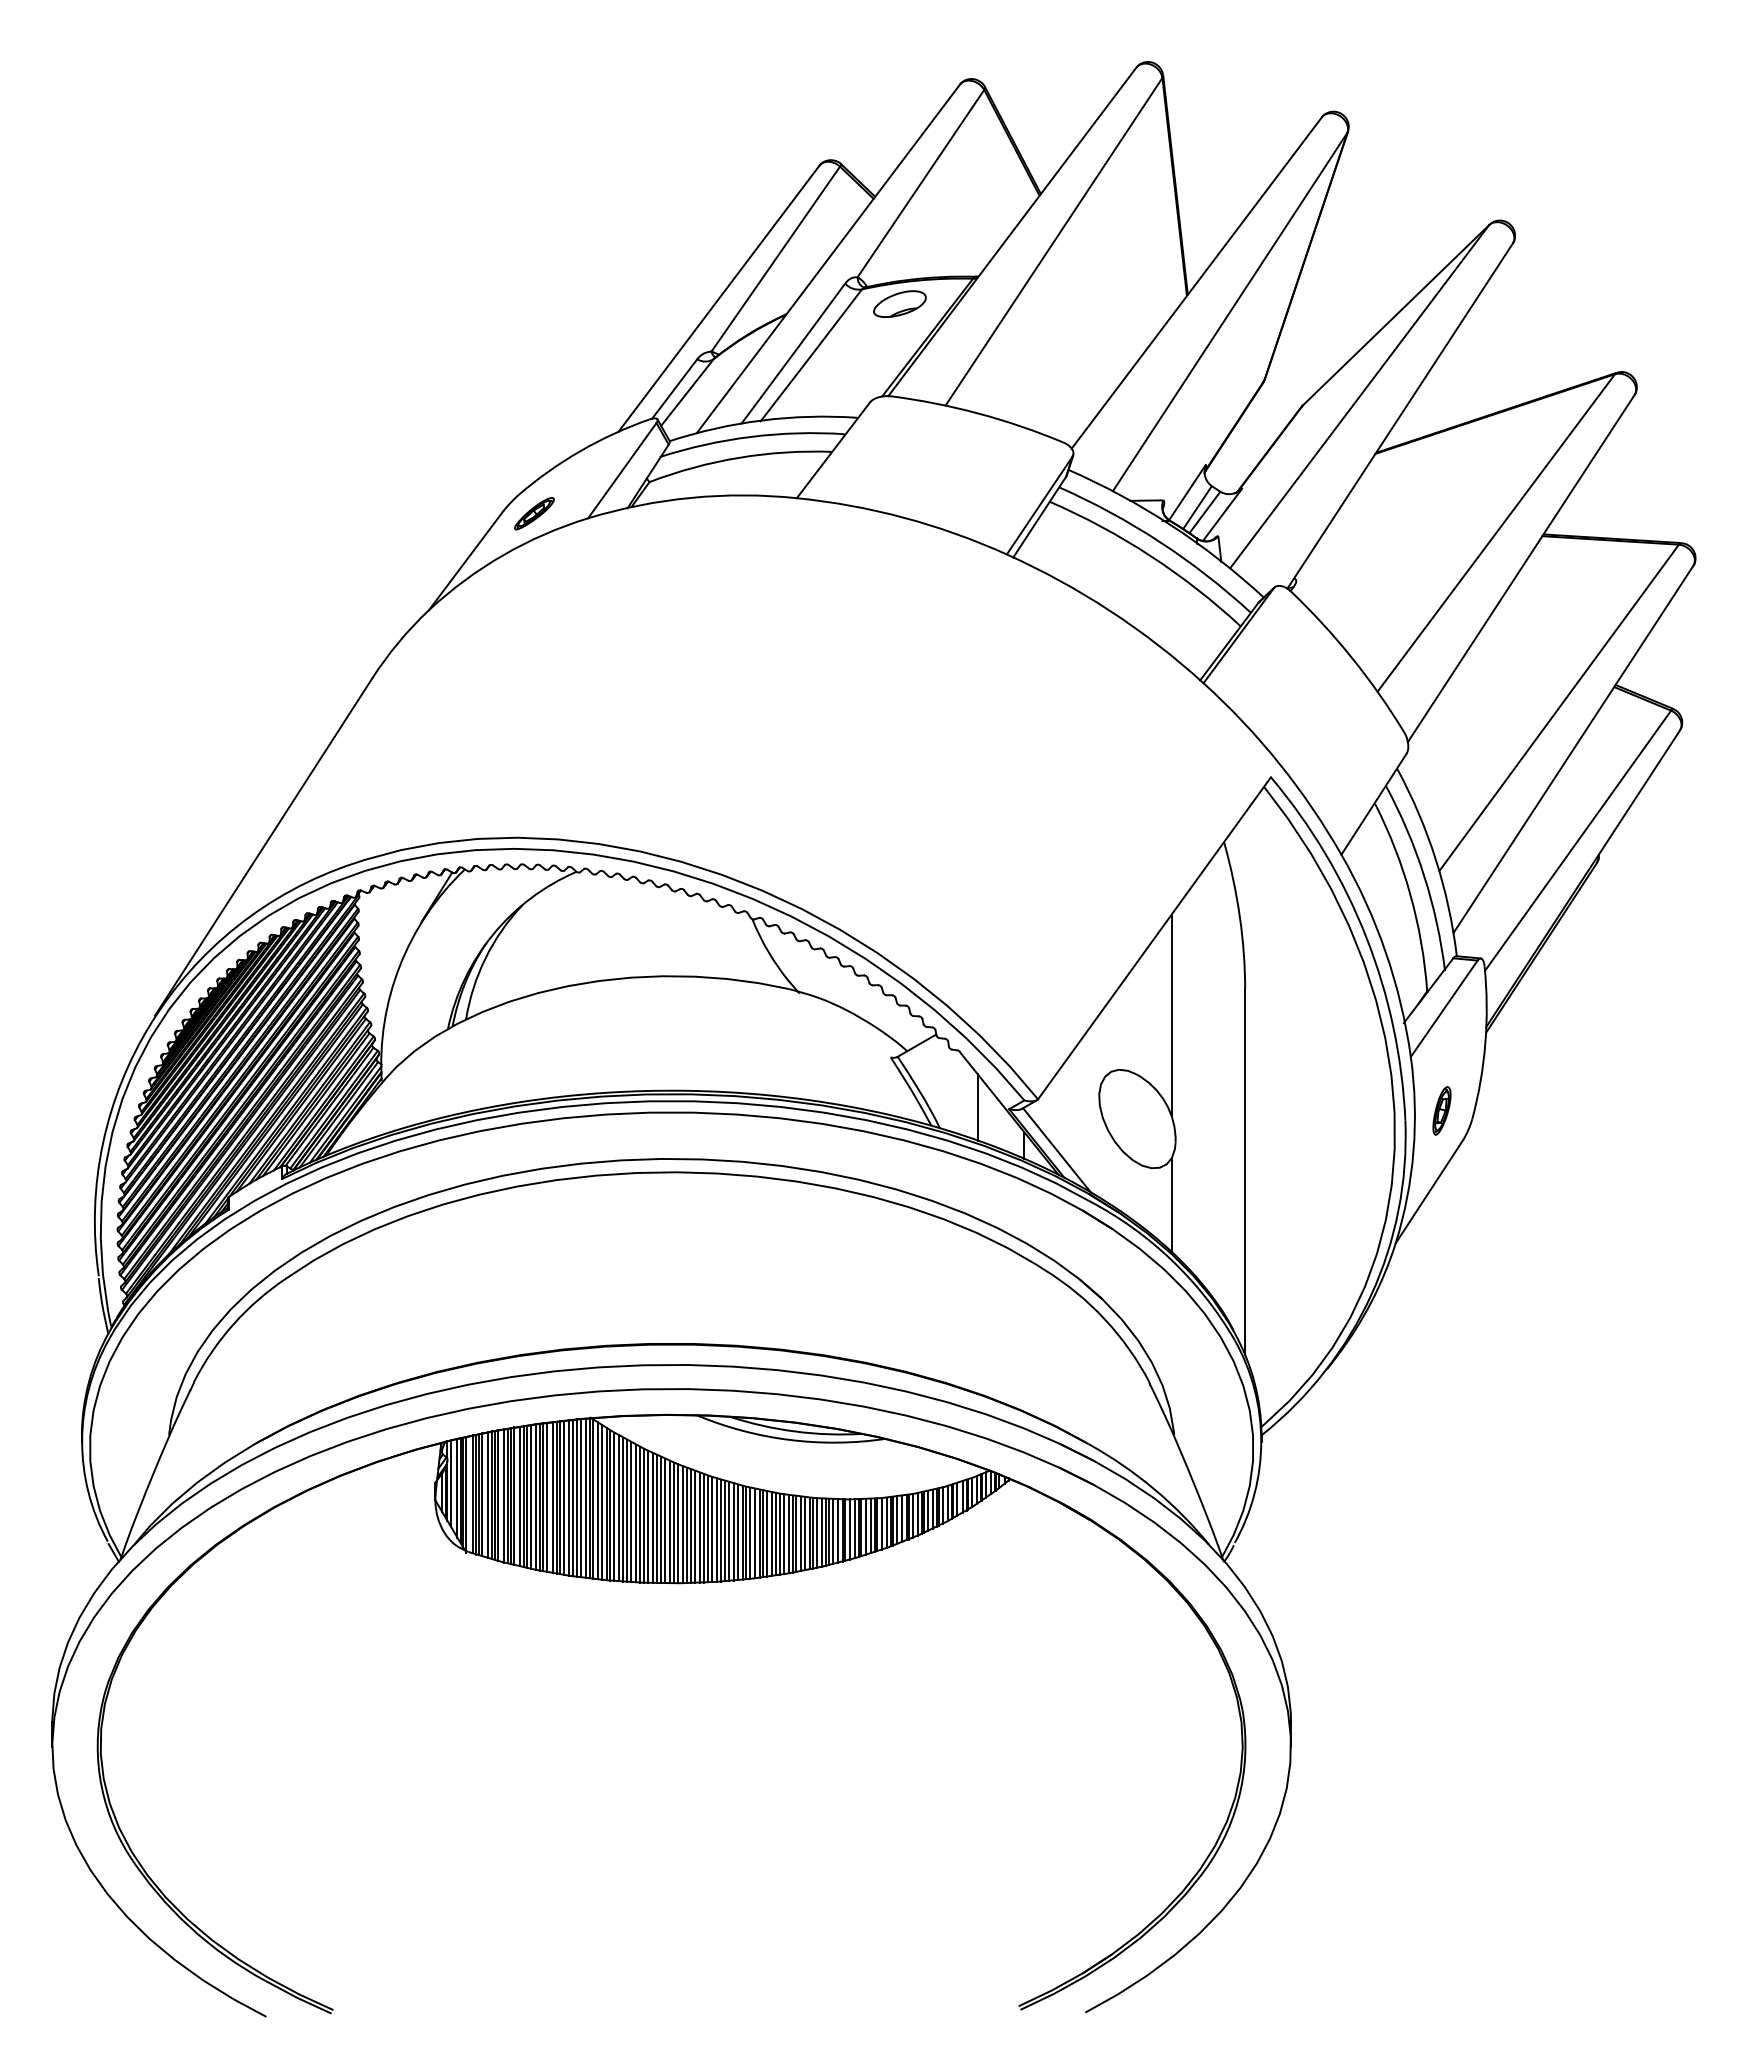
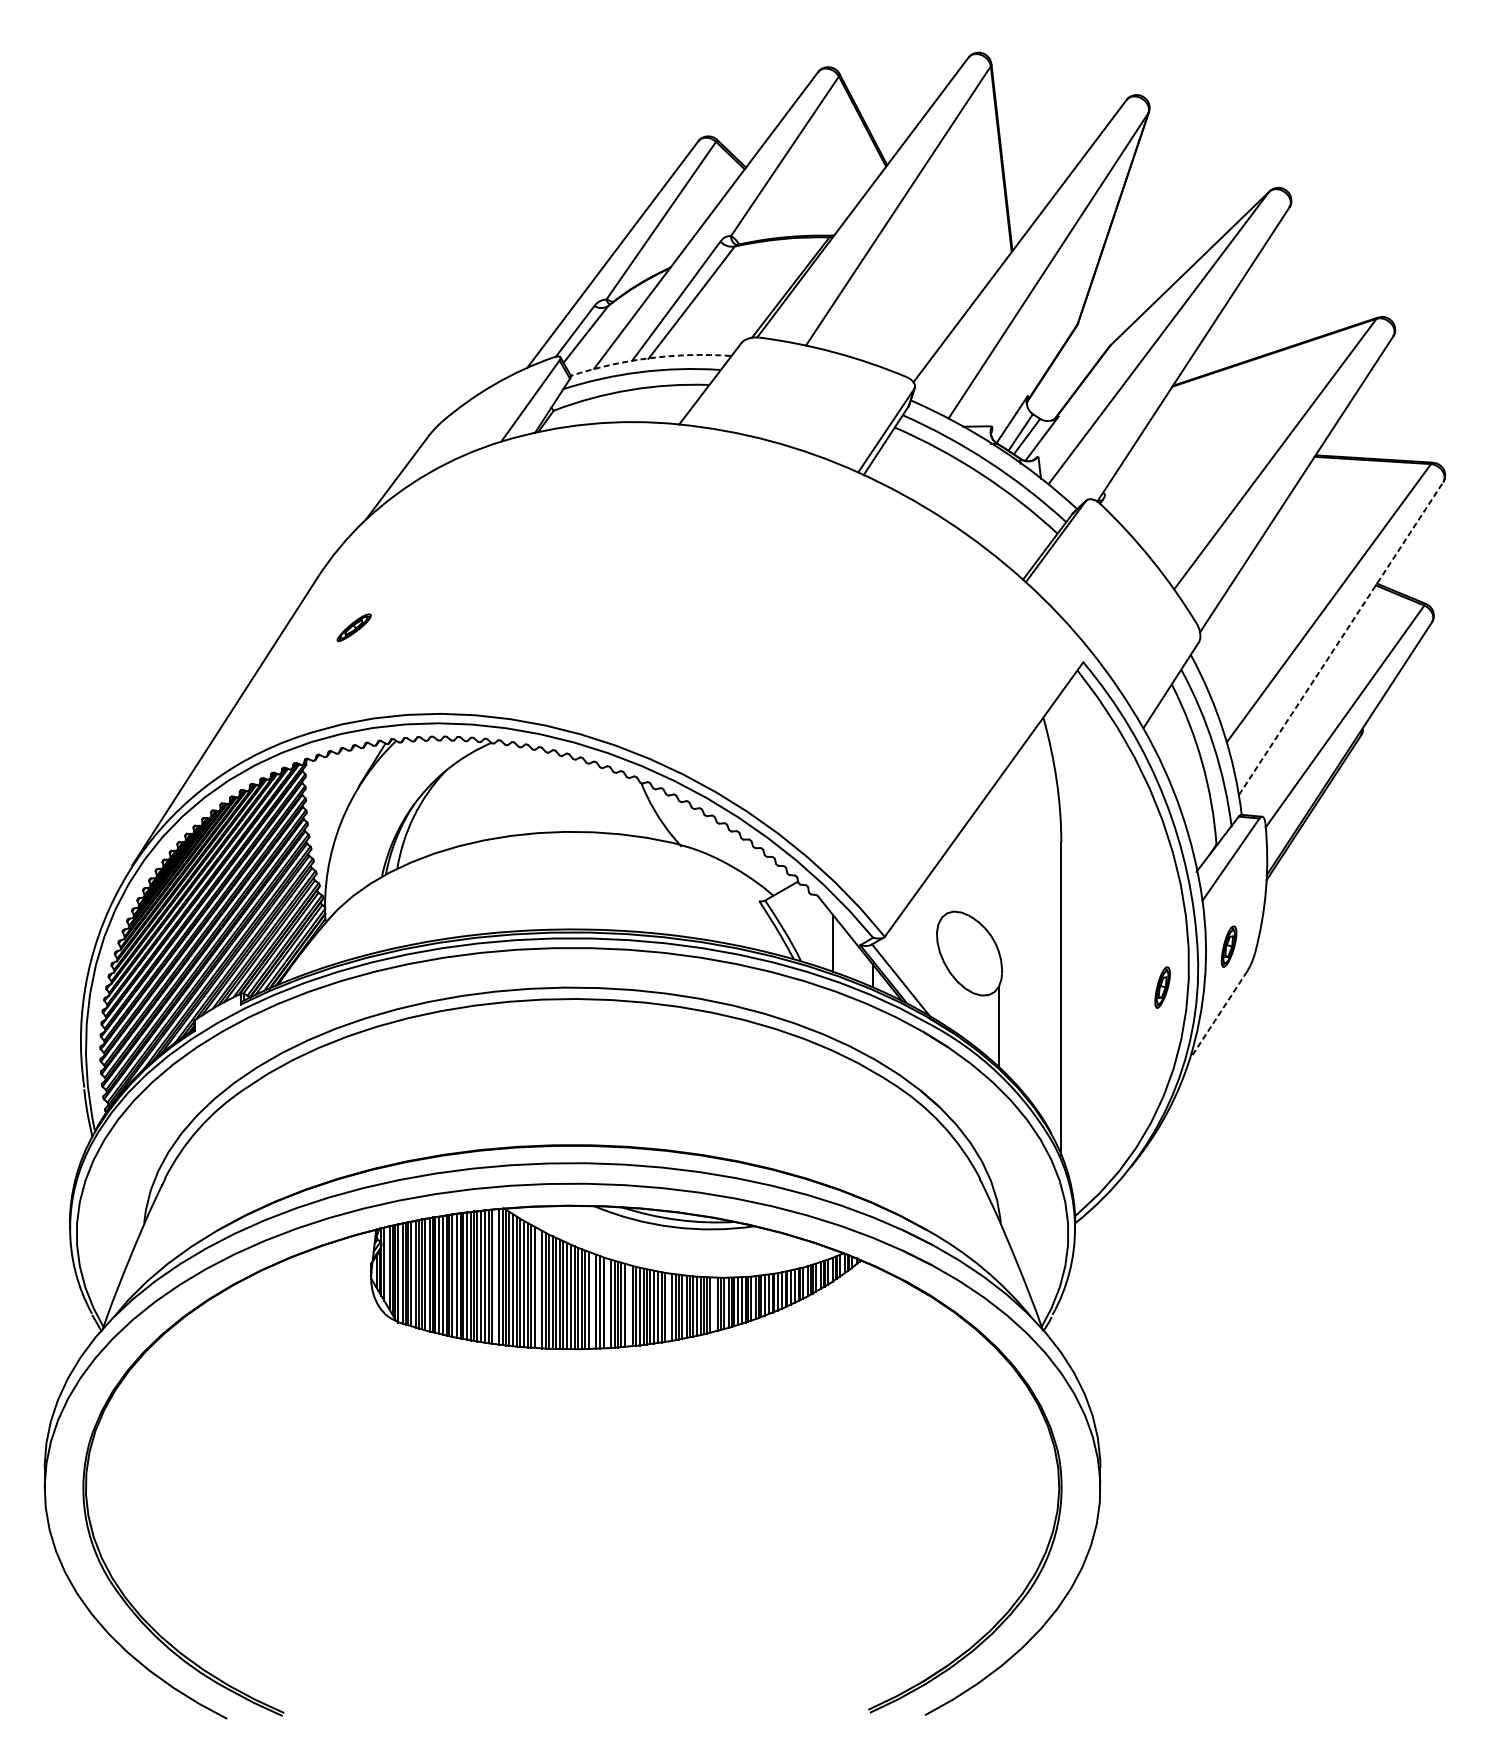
part: (899, 303) -> (766, 258), removed
arc: (762, 420) -> (649, 358), solid -> dashed
part: (534, 513) -> (354, 627), moved
line: (1573, 749) -> (1341, 638), solid -> dashed
line: (1171, 1015) -> (998, 865), removed
part: (1363, 1158) -> (1162, 987), added
line: (1429, 1191) -> (1218, 1015), solid -> dashed
line: (580, 1497) -> (494, 1276), removed
line: (631, 1512) -> (538, 1288), removed
line: (695, 1526) -> (592, 1300), removed
line: (712, 1529) -> (607, 1303), removed
line: (838, 1530) -> (714, 1304), removed
line: (737, 1532) -> (628, 1306), removed
line: (783, 1534) -> (667, 1307), removed

